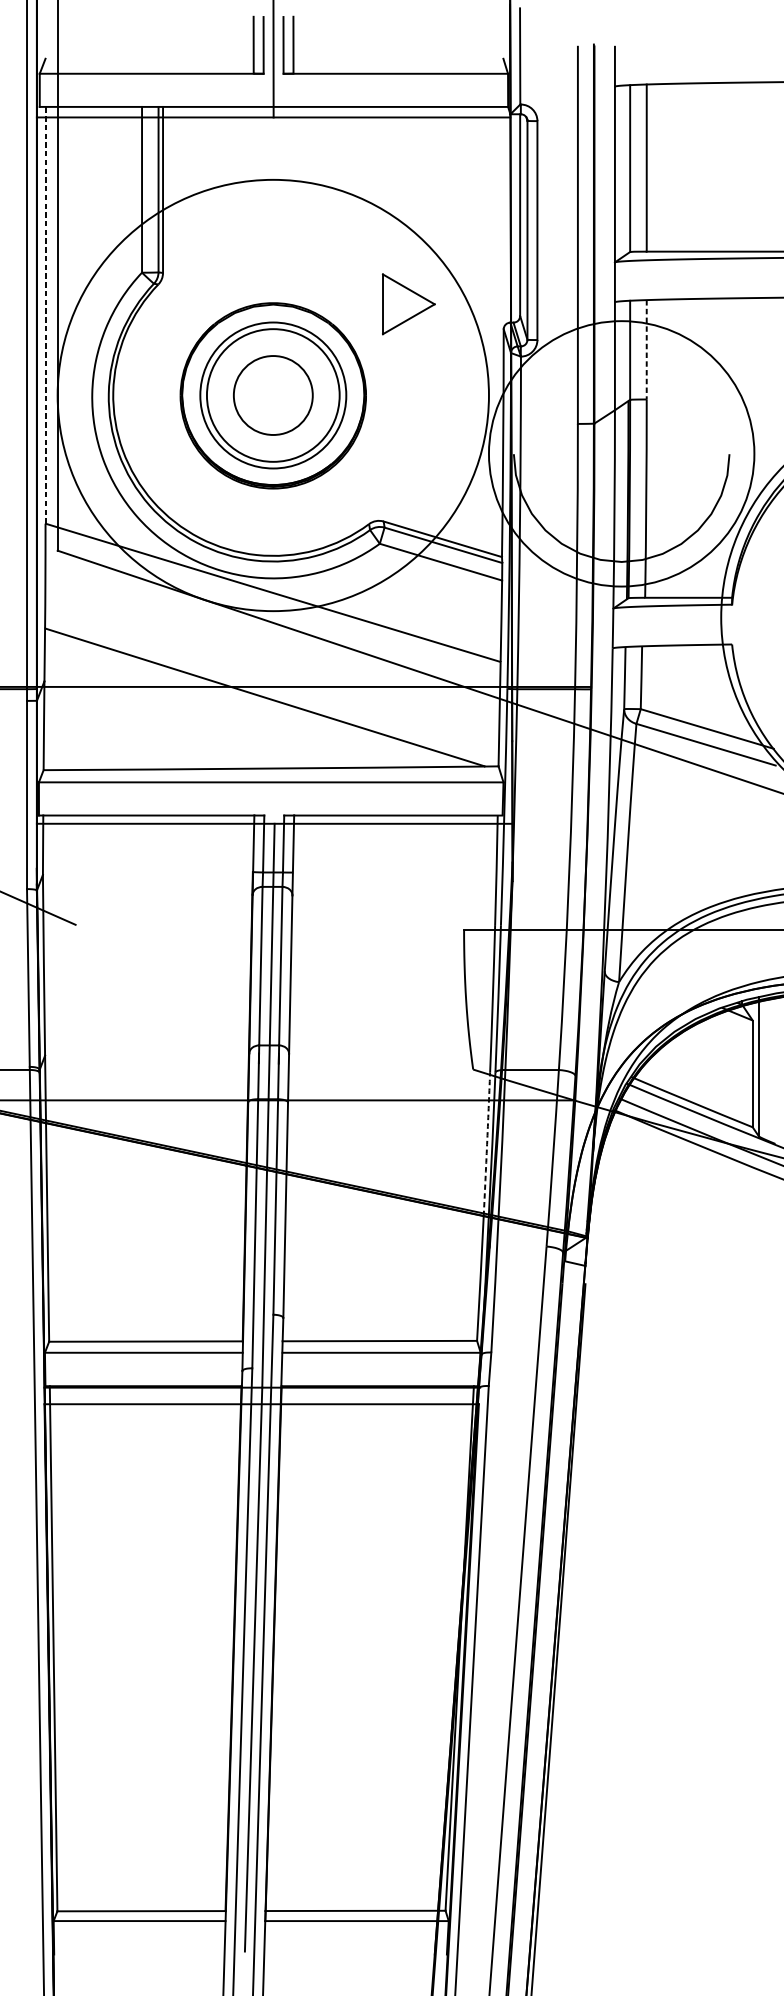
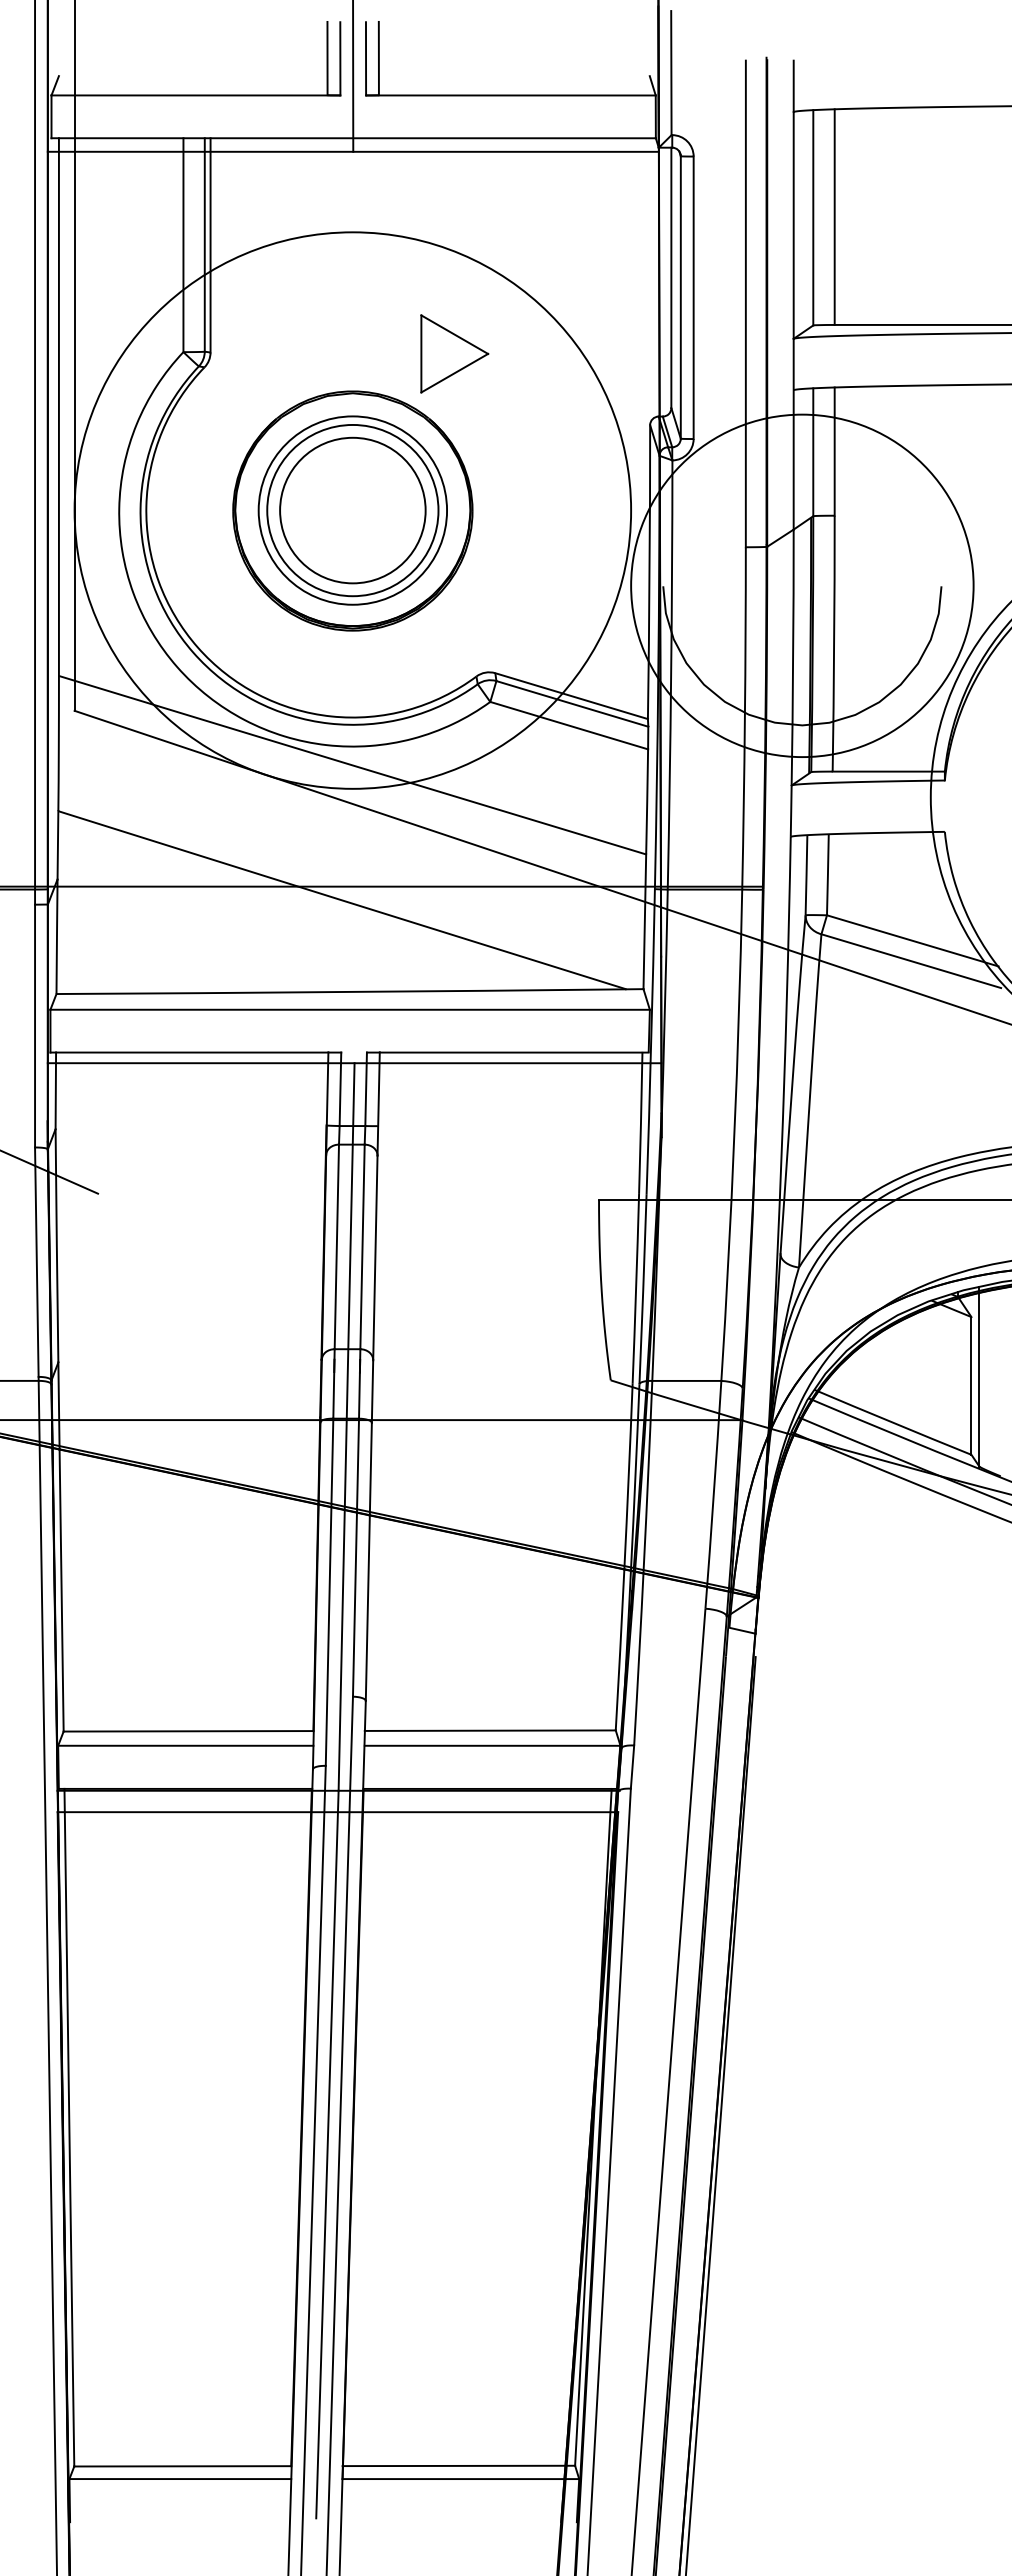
part: (408, 303) -> (454, 353), moved
line: (45, 315) -> (58, 407), dashed -> solid
line: (646, 350) -> (834, 452), dashed -> solid
circle: (273, 395) -> (352, 510), size x1.43
arc: (486, 1144) -> (628, 1476), dashed -> solid

